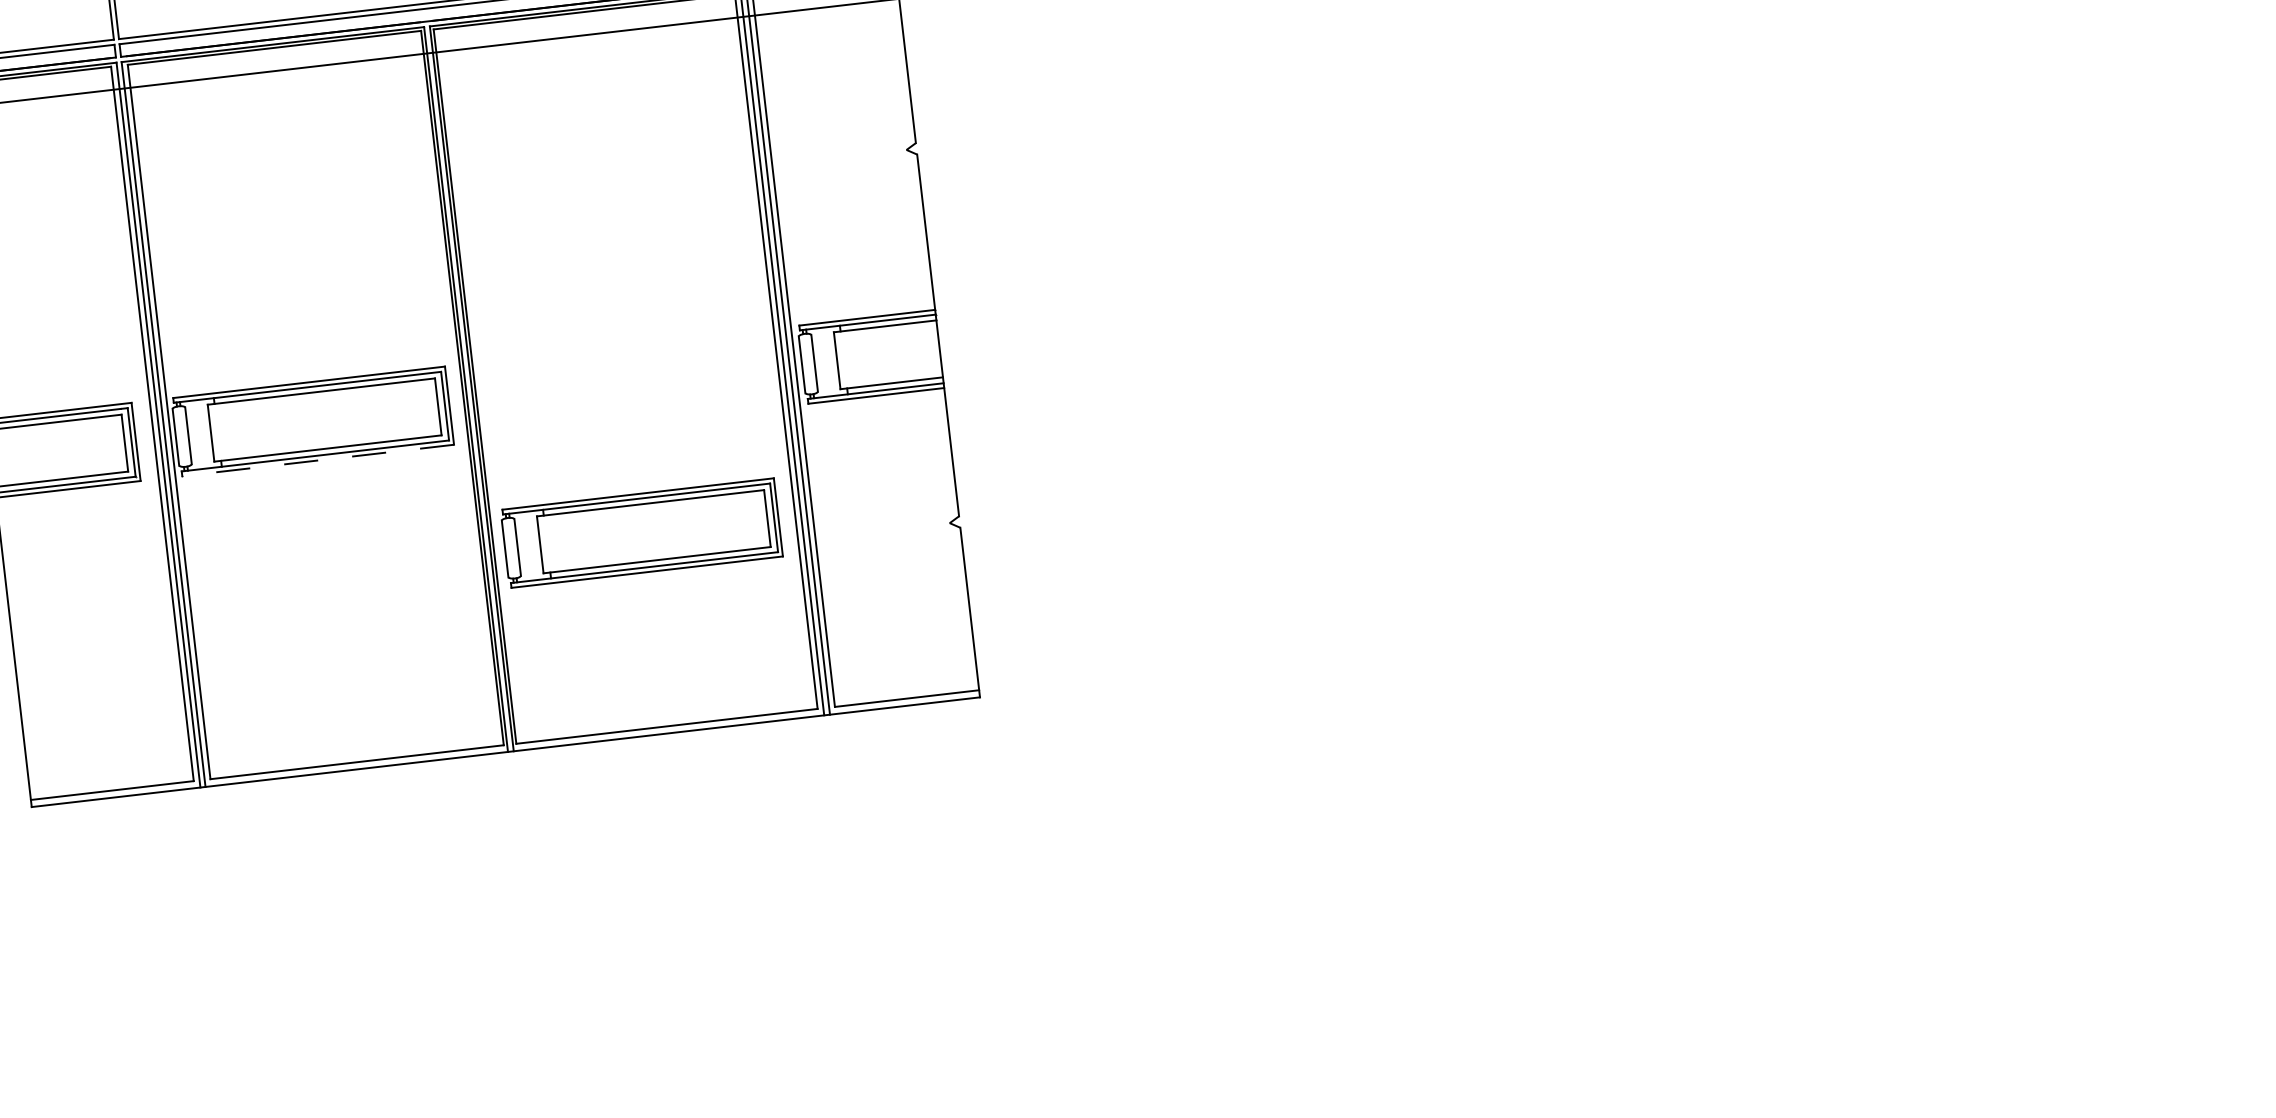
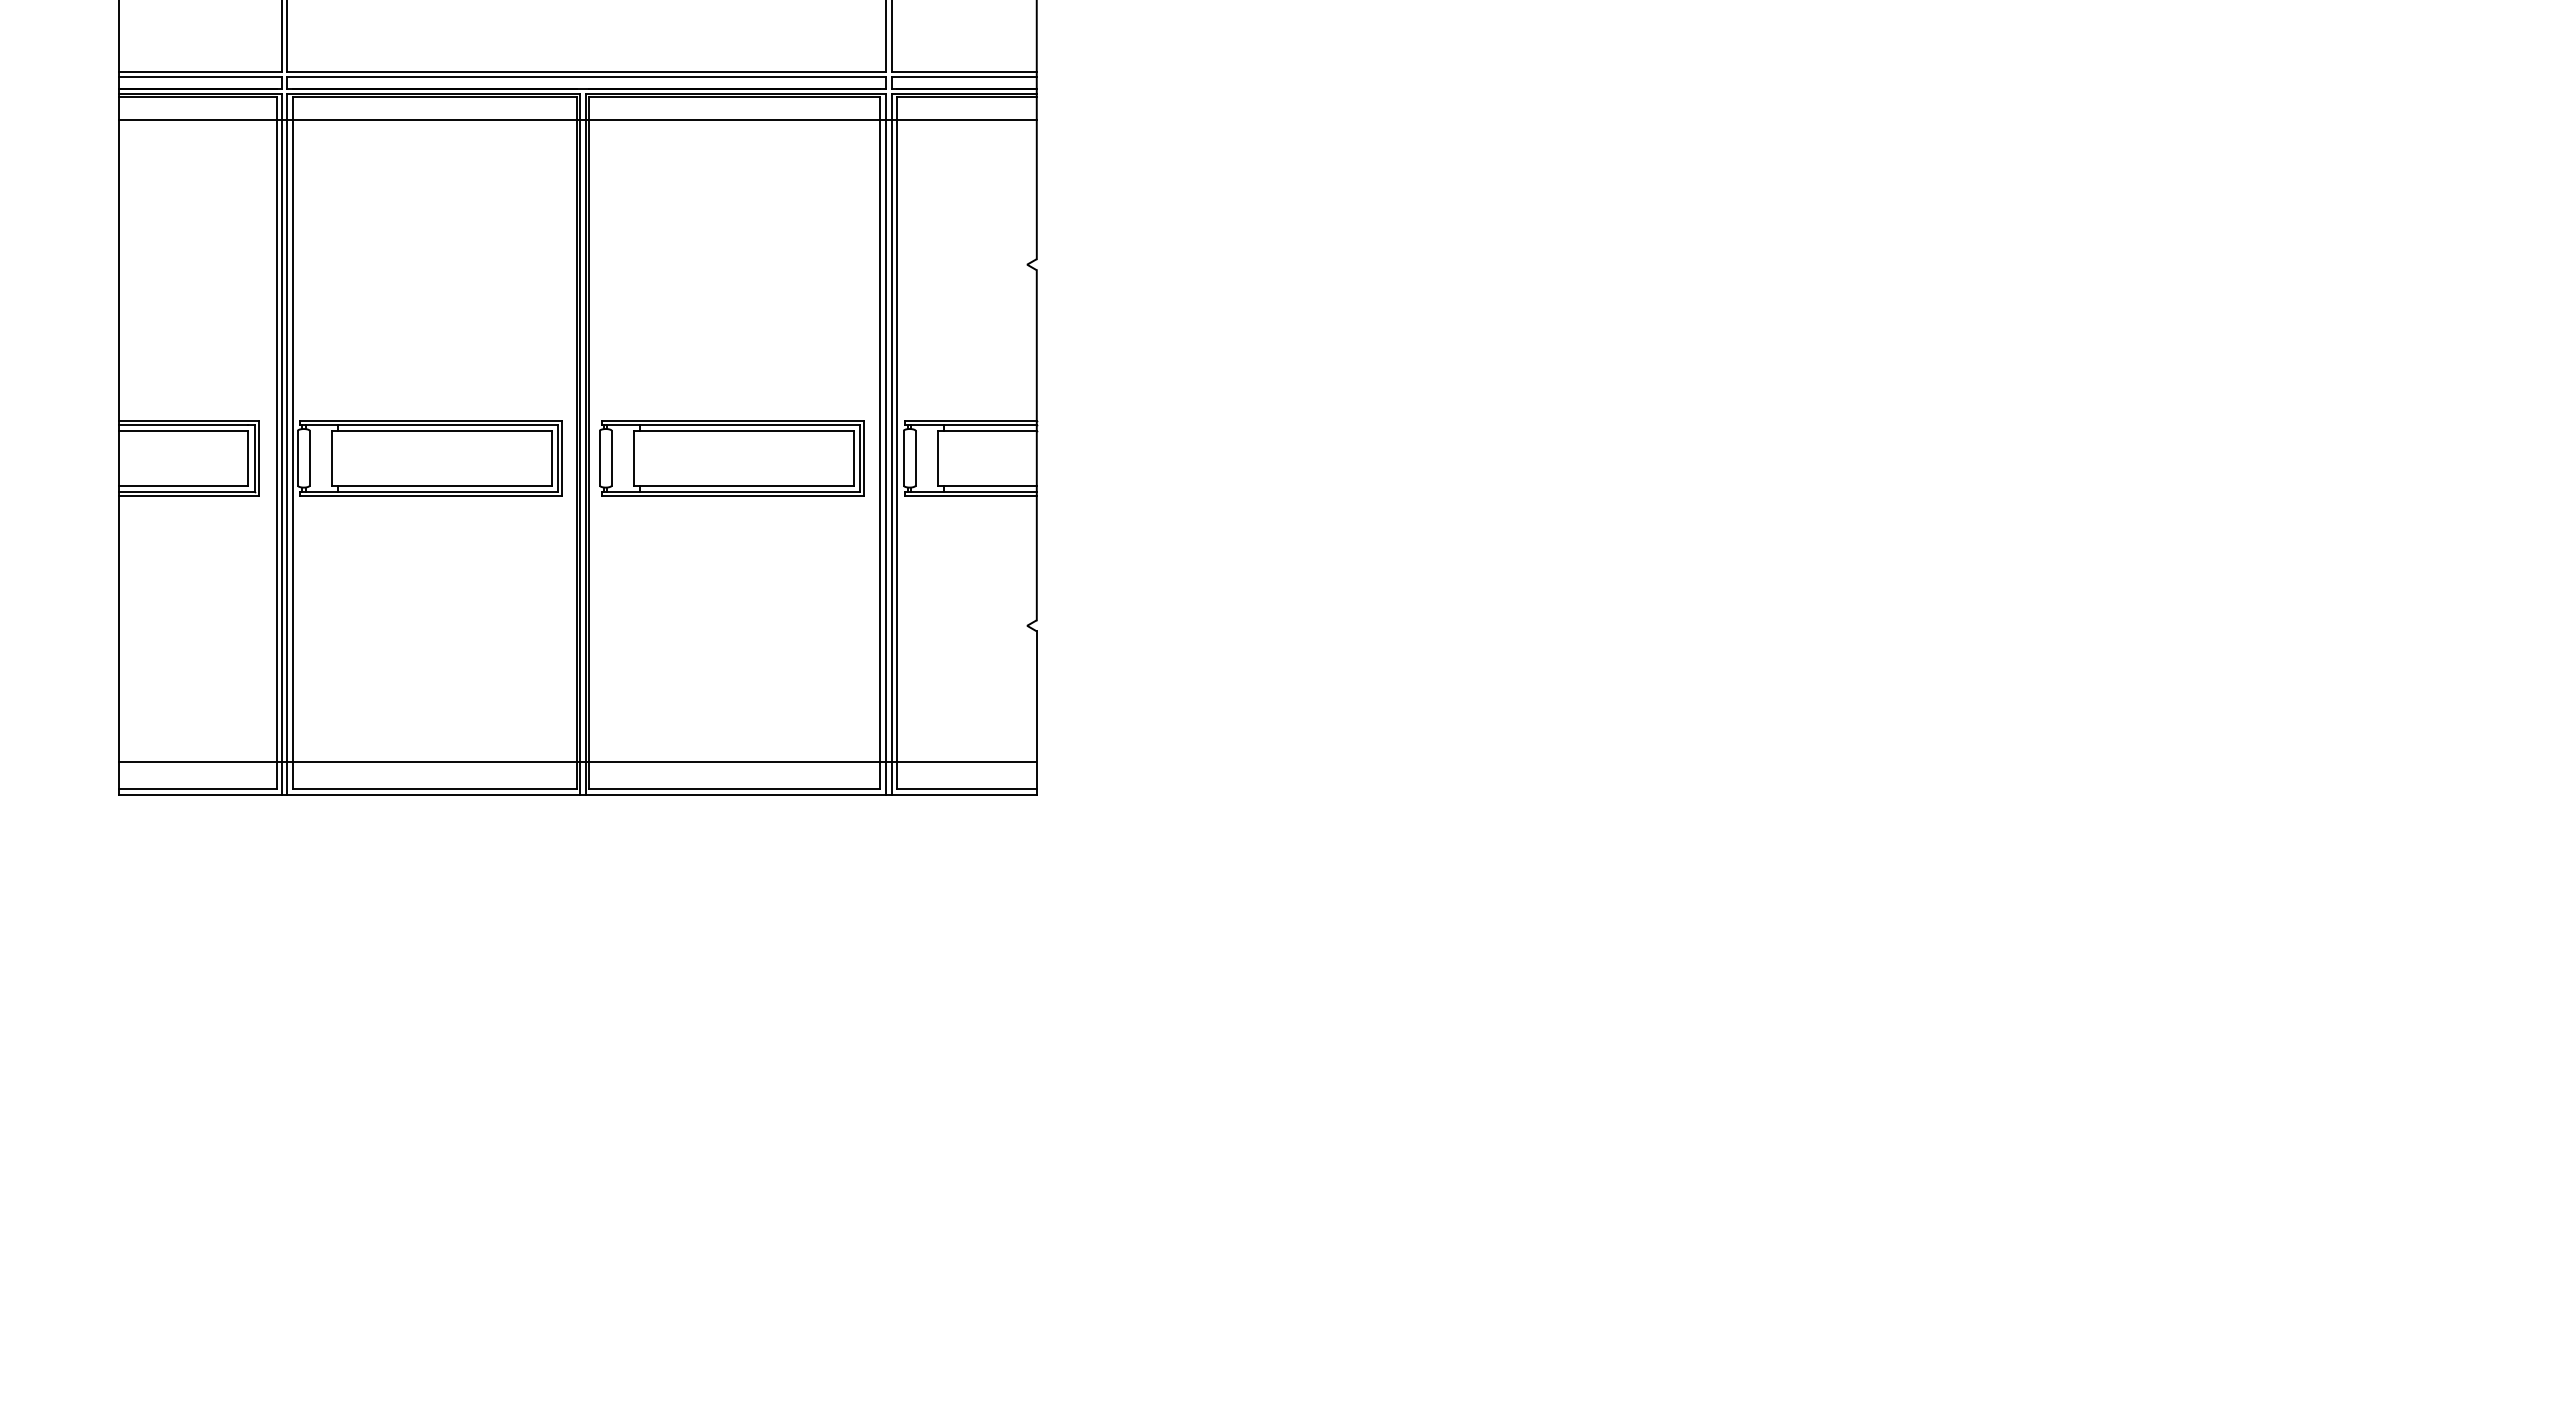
line: (317, 460) -> (430, 496), dashed -> solid
part: (641, 533) -> (731, 458), moved
line: (501, 718) -> (577, 762), added

